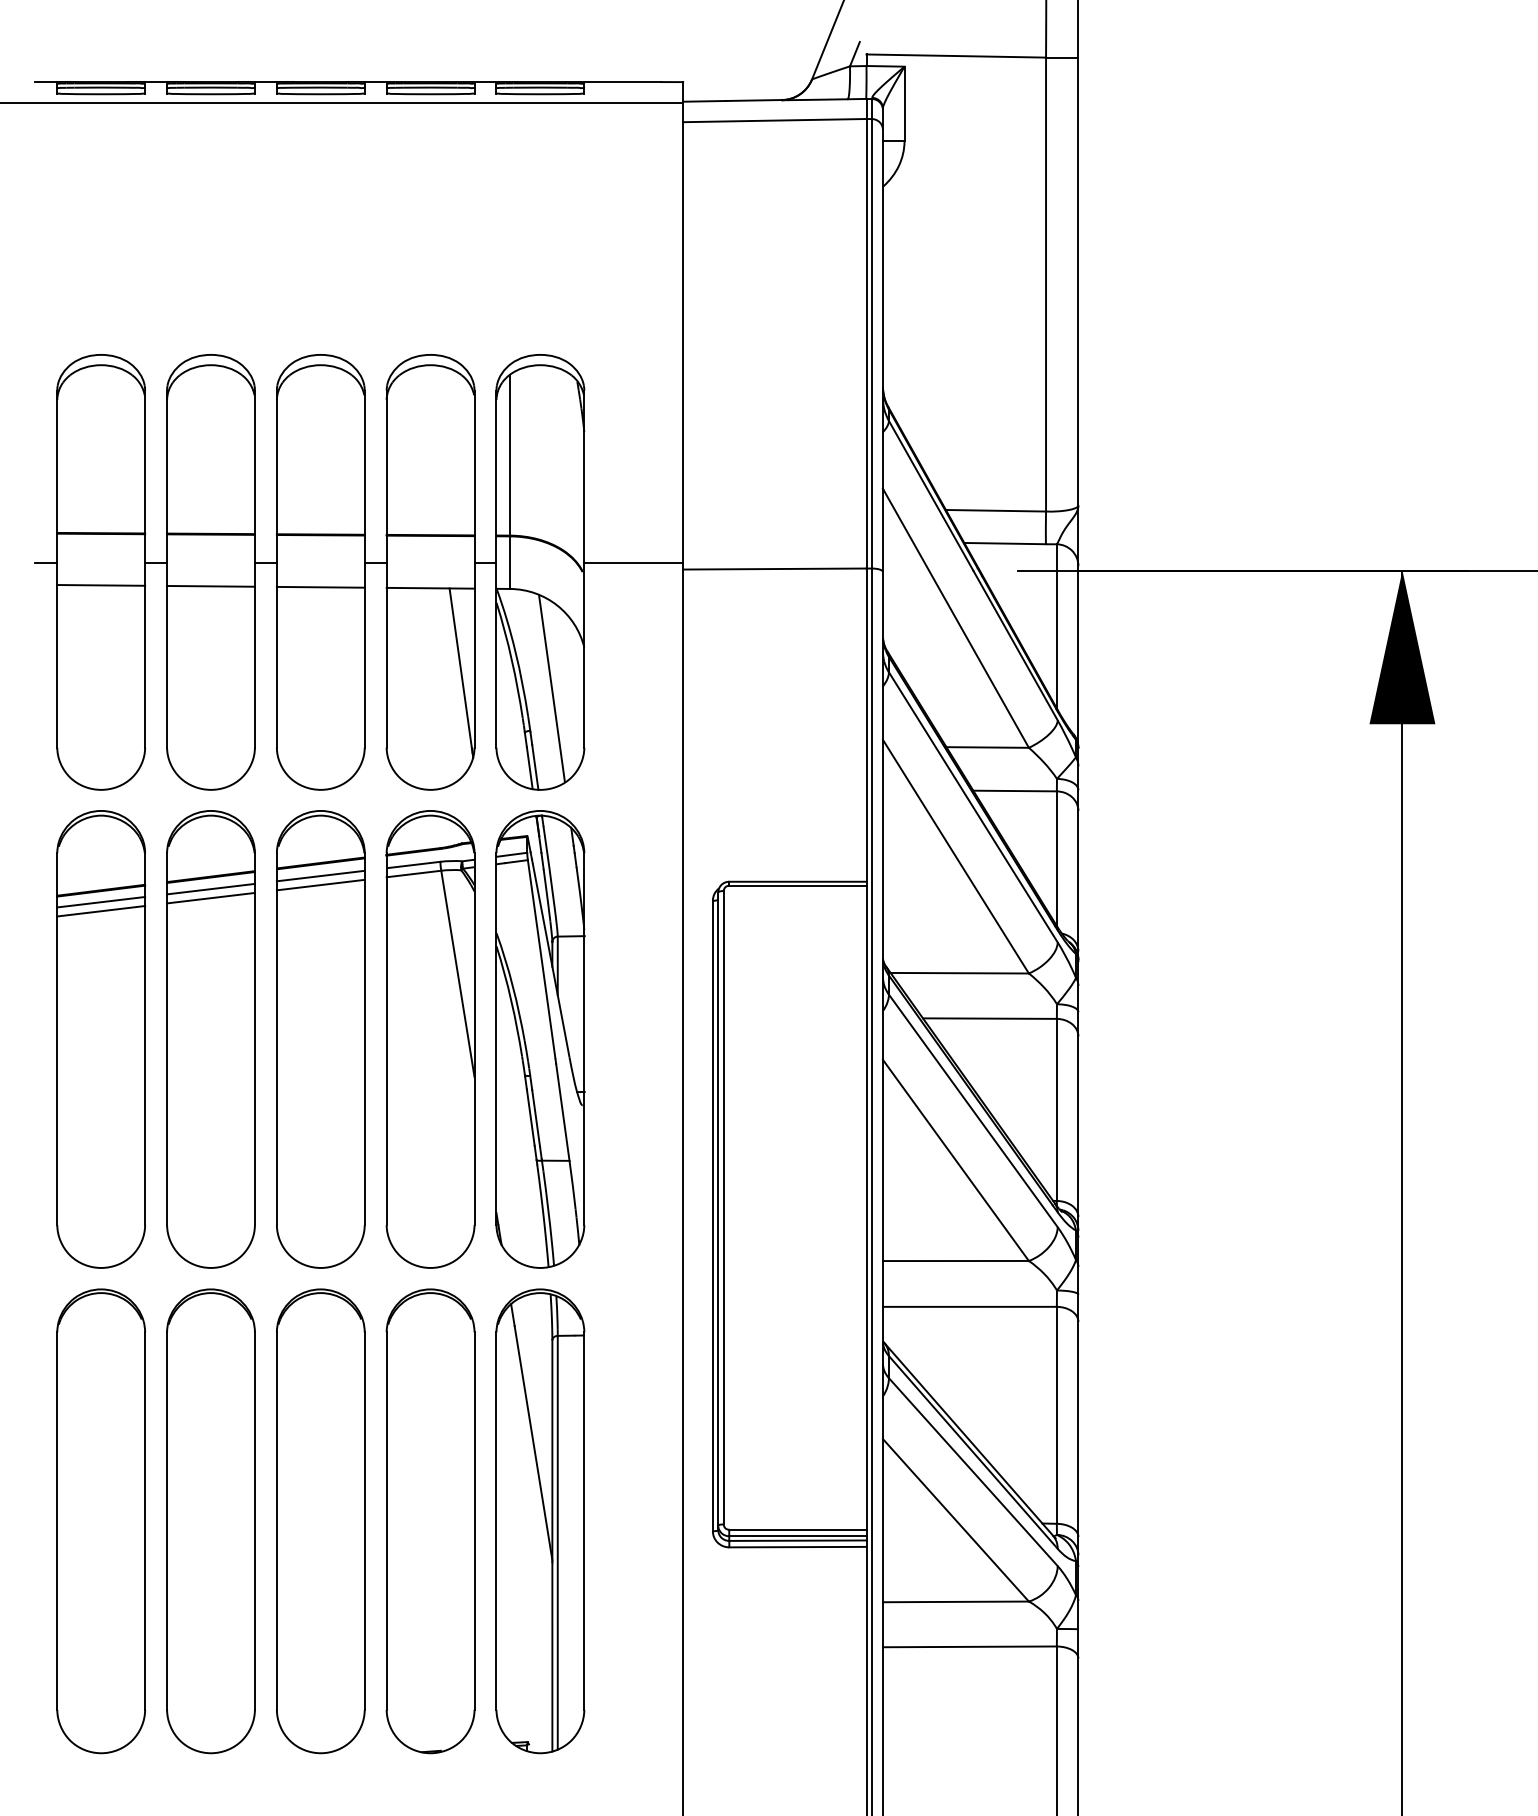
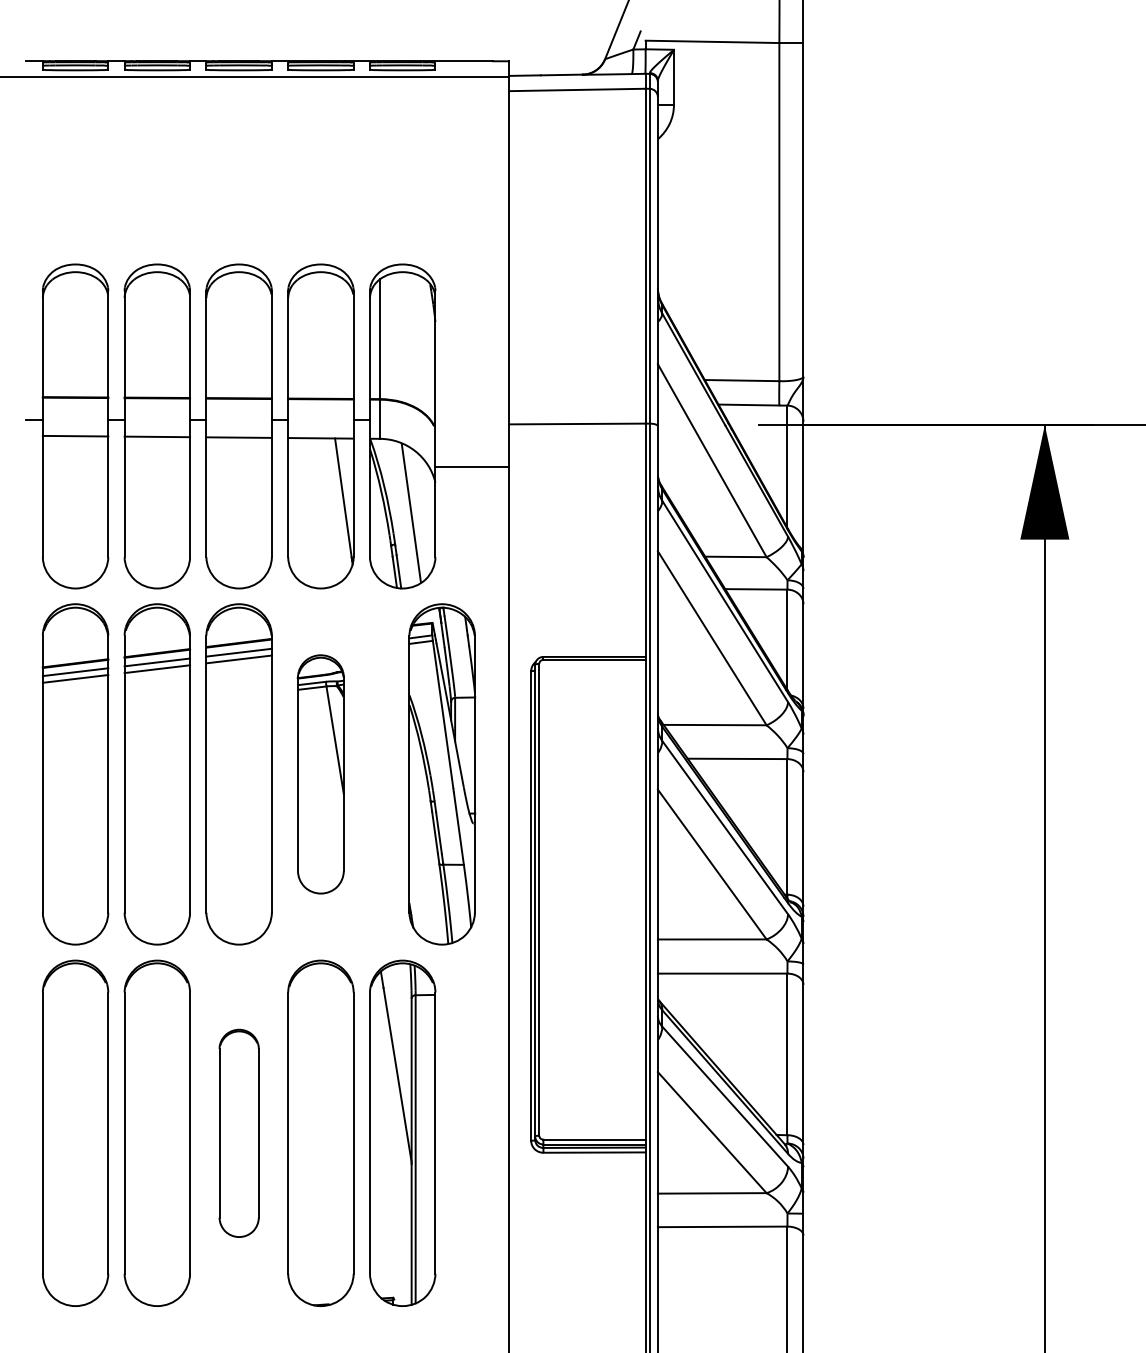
line: (633, 563) -> (472, 466), moved
part: (430, 1039) -> (320, 774), size x0.7
part: (540, 1039) -> (442, 774), moved
part: (320, 1521) -> (238, 1133), size x0.6

